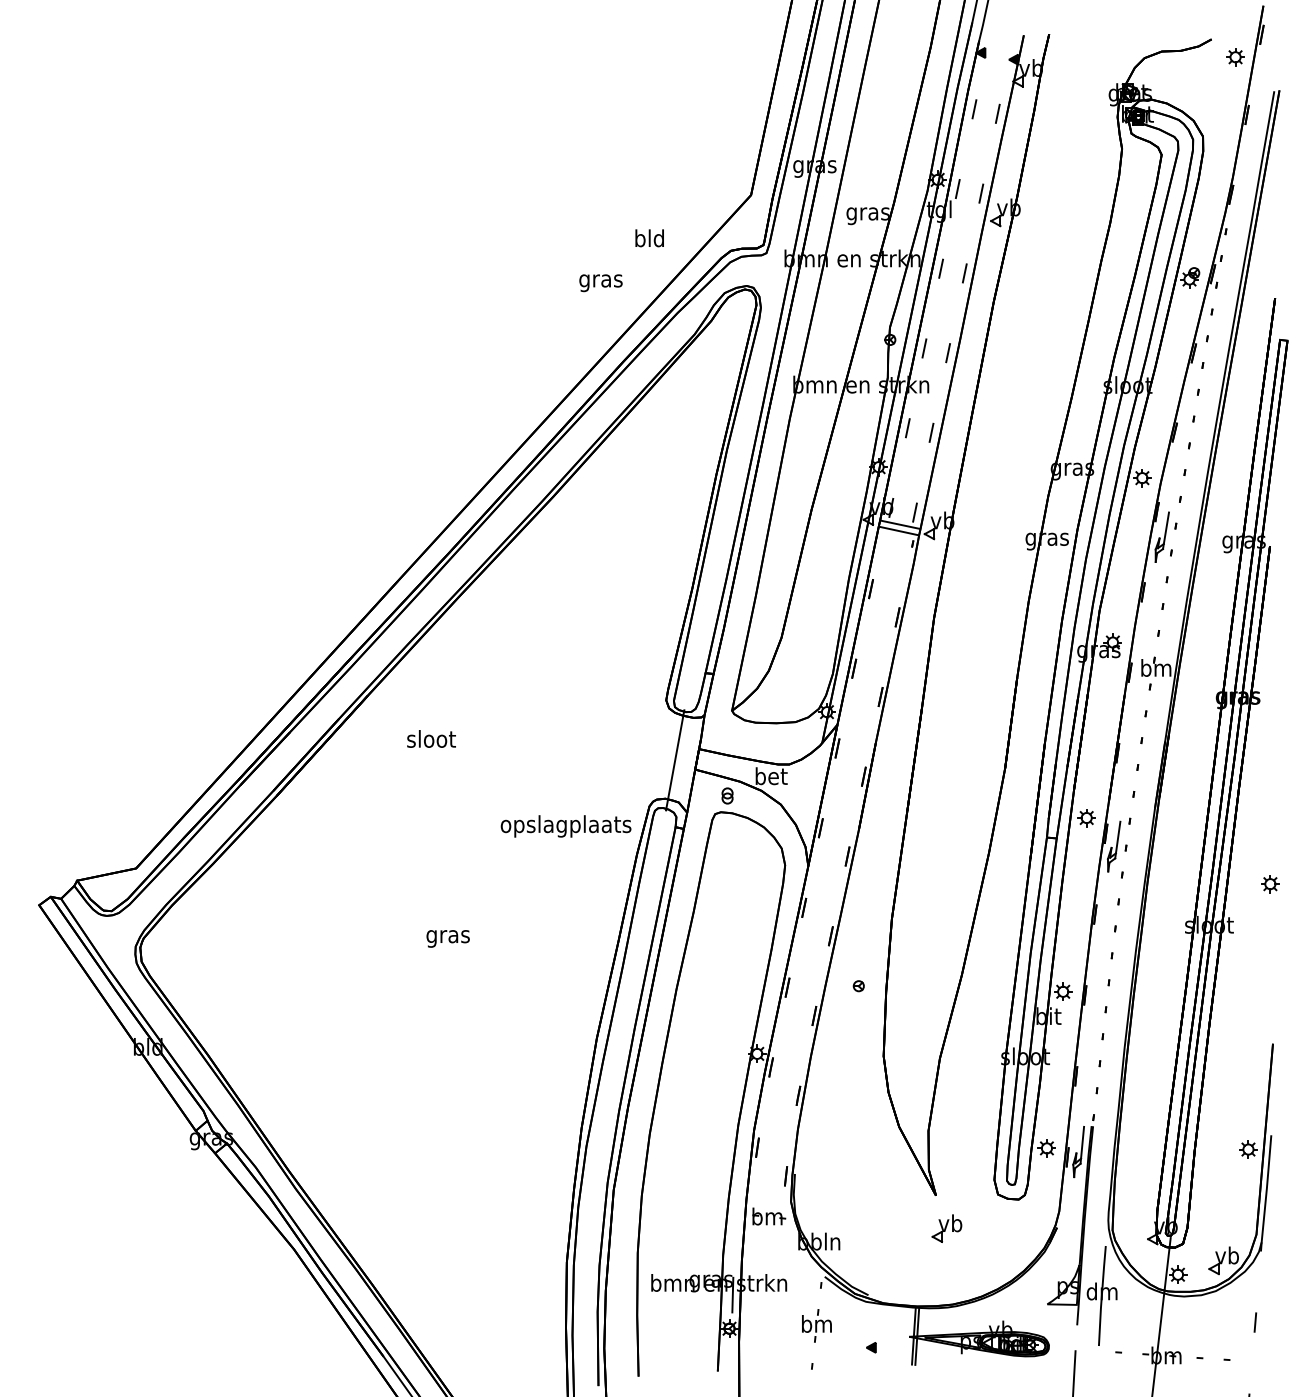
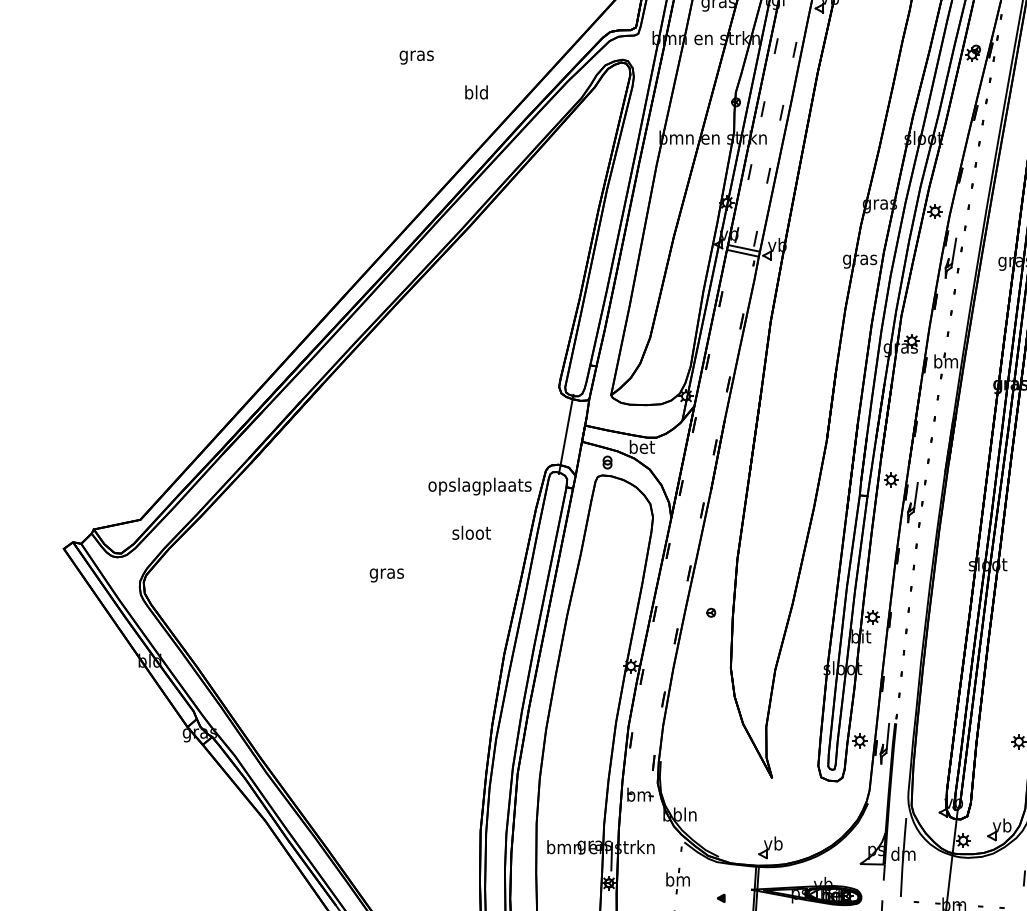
text: (649, 238) -> (476, 92), moved
text: (600, 283) -> (416, 57), moved
text: (431, 738) -> (471, 532), moved
part: (946, 1228) -> (770, 847), moved

